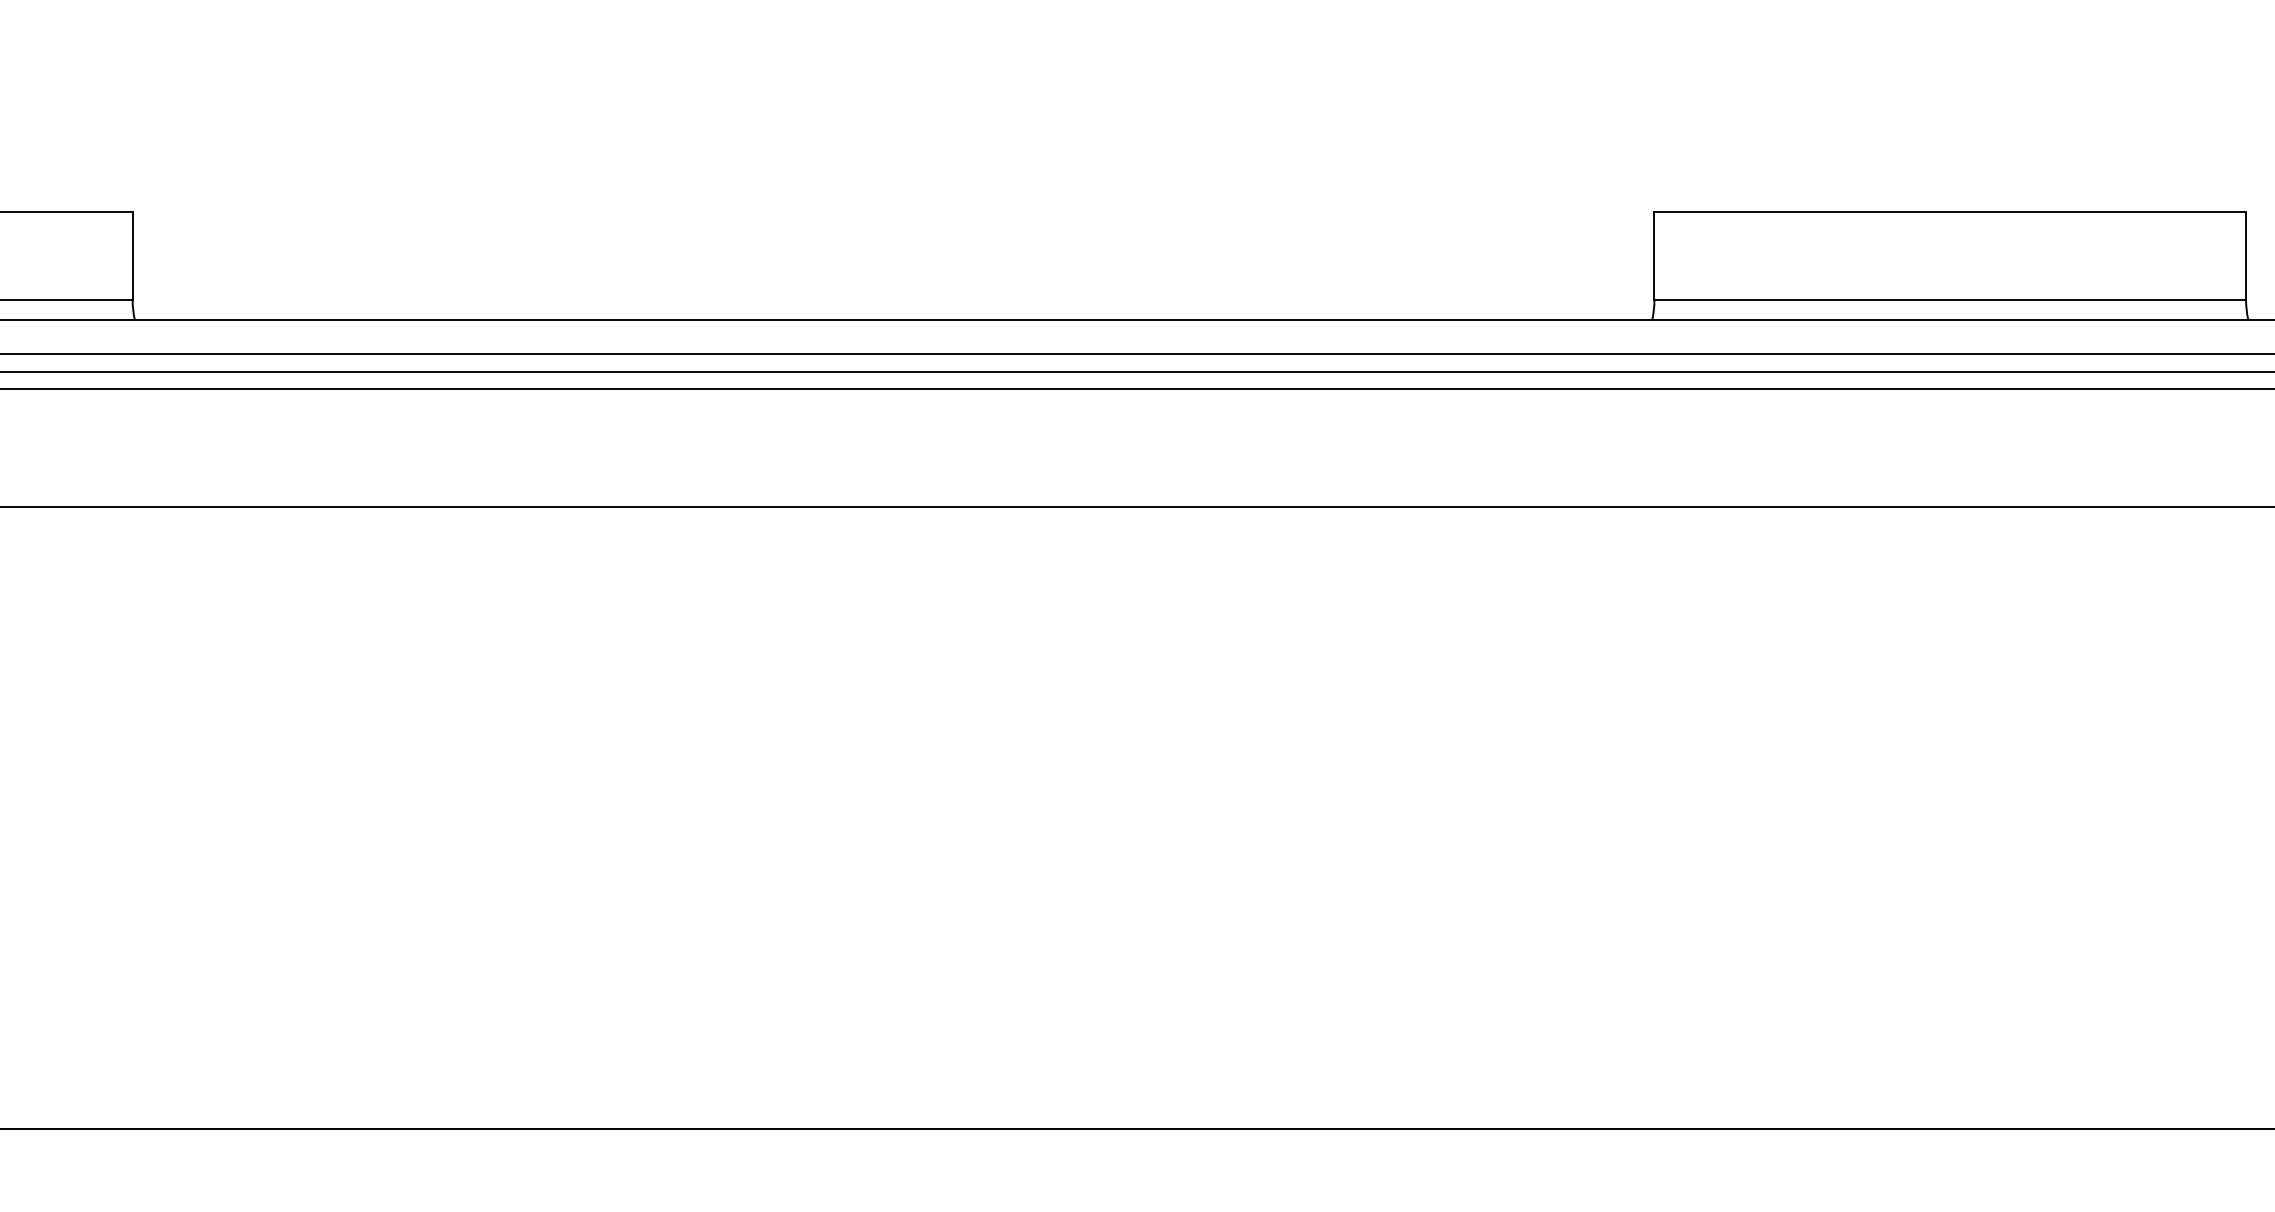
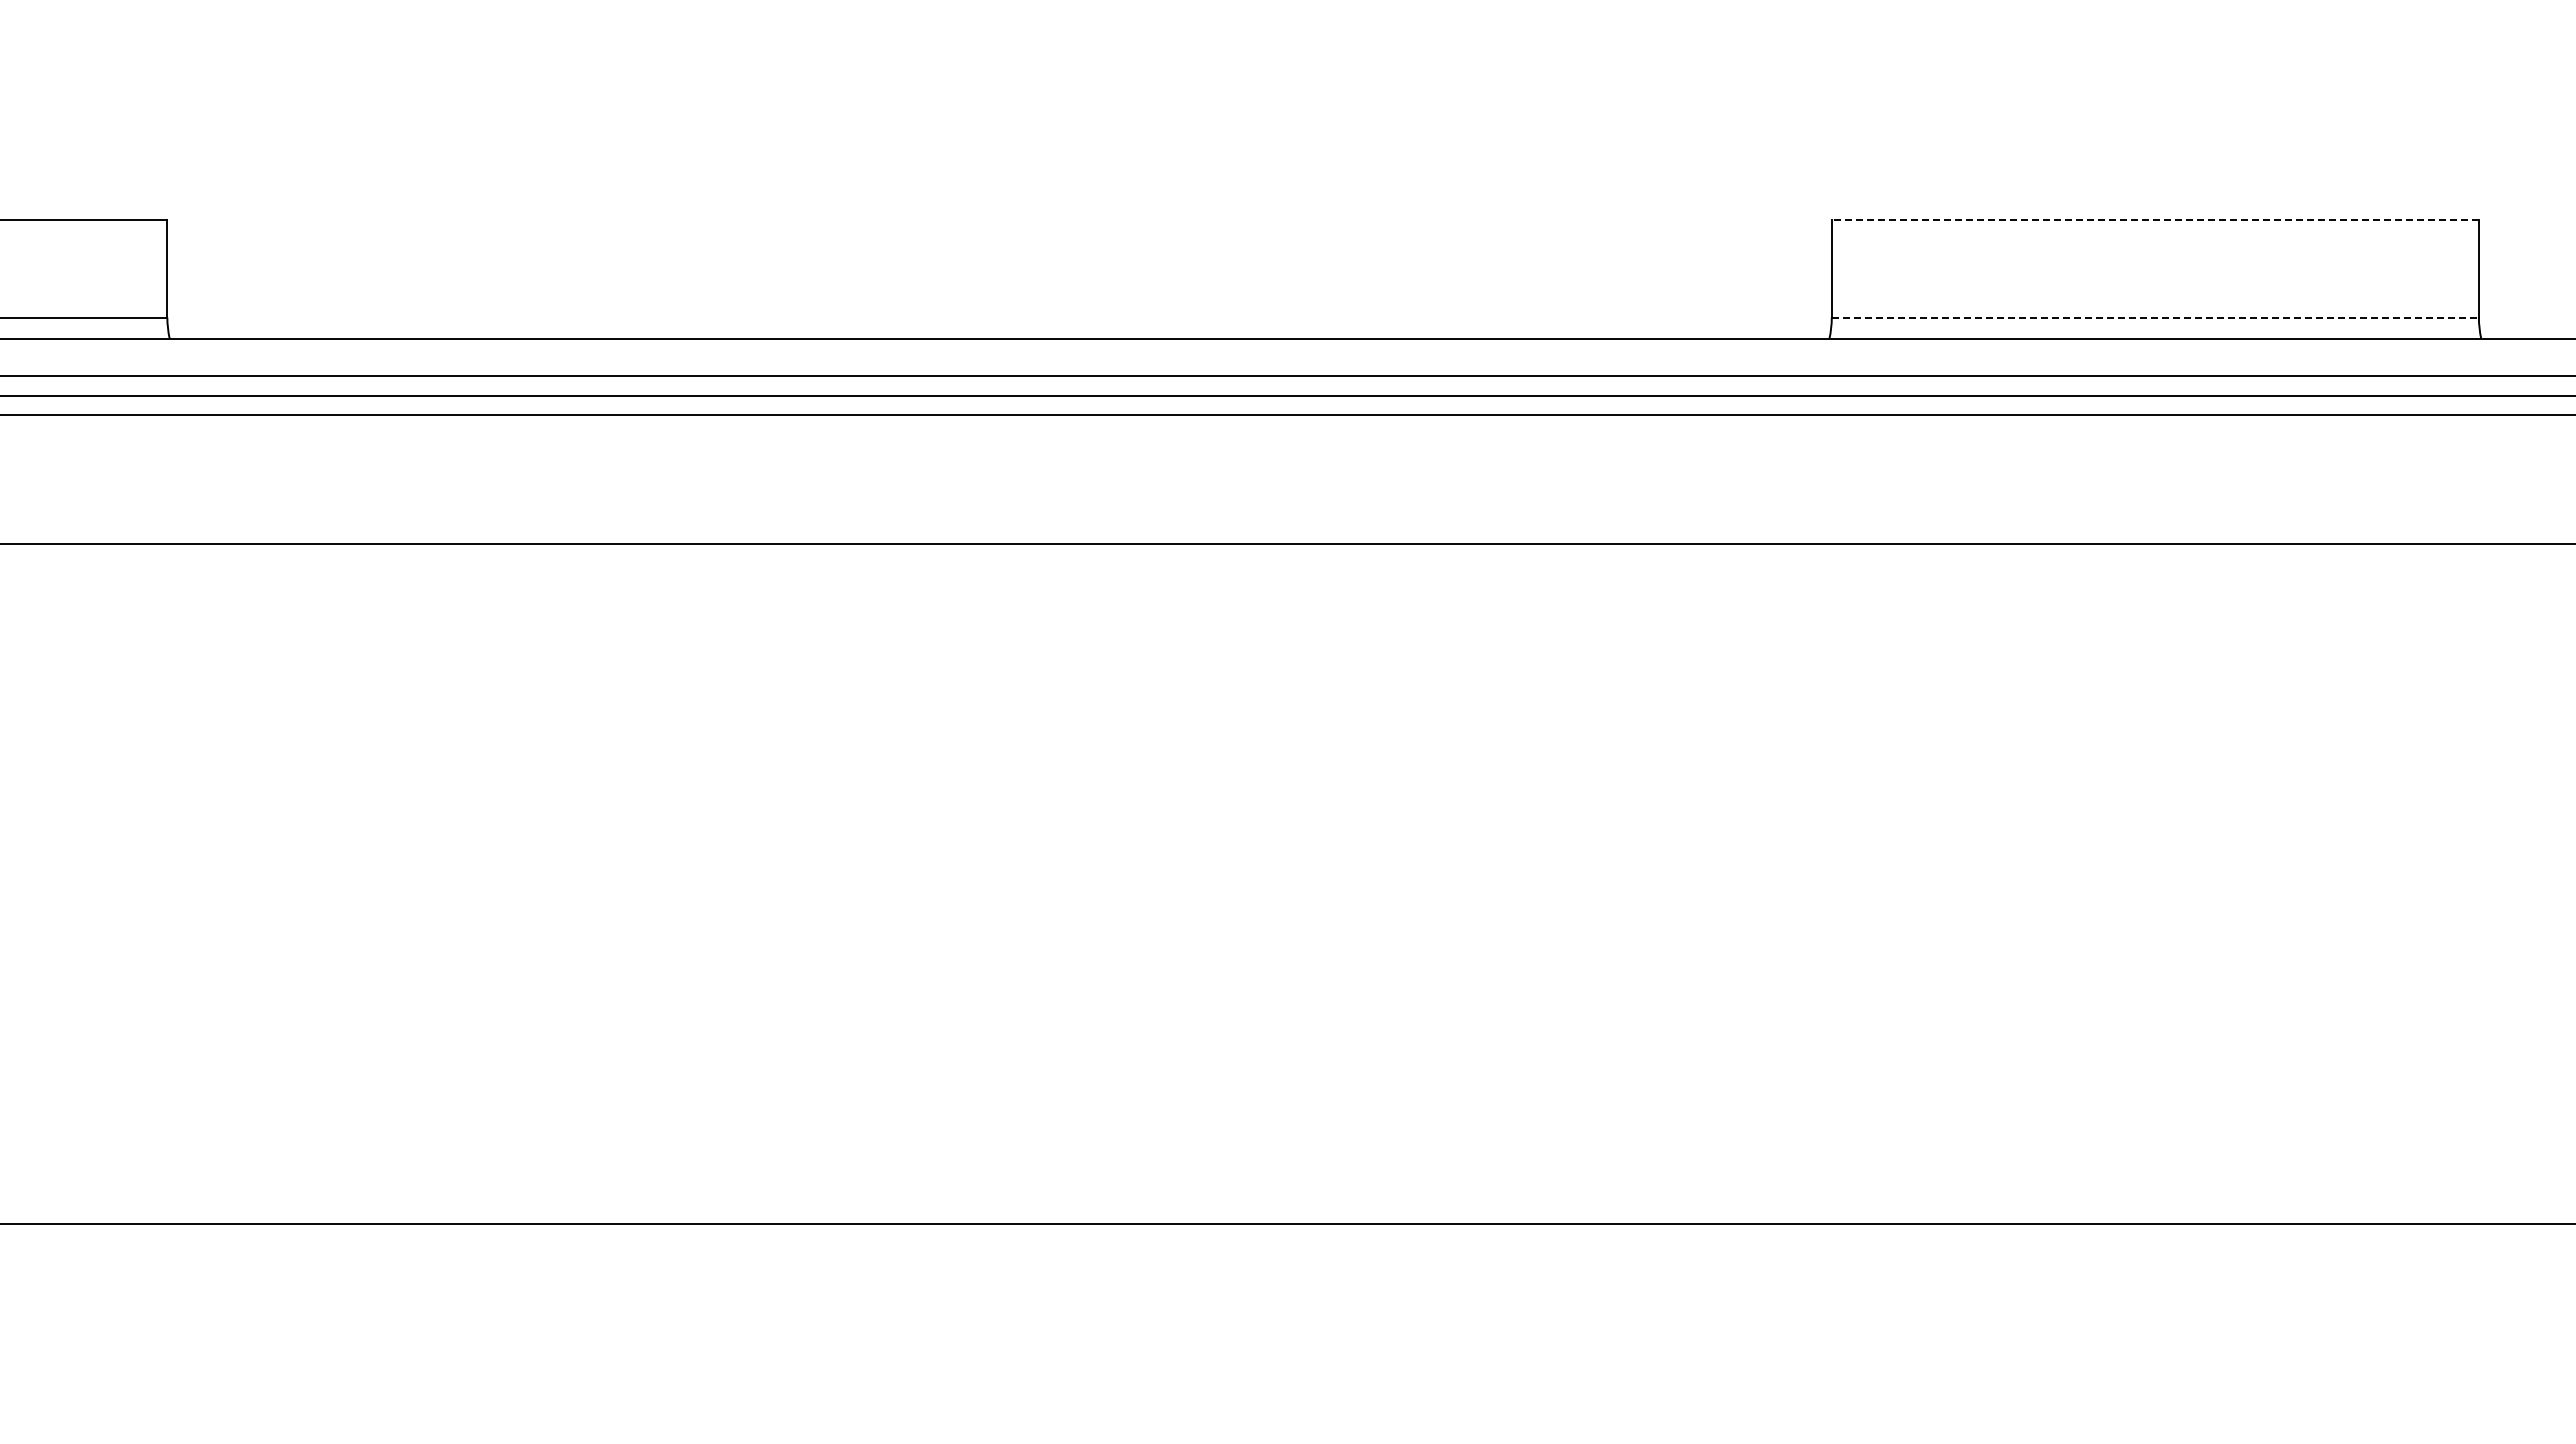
line: (1950, 211) -> (2155, 220), solid -> dashed
line: (1950, 300) -> (2155, 317), solid -> dashed

